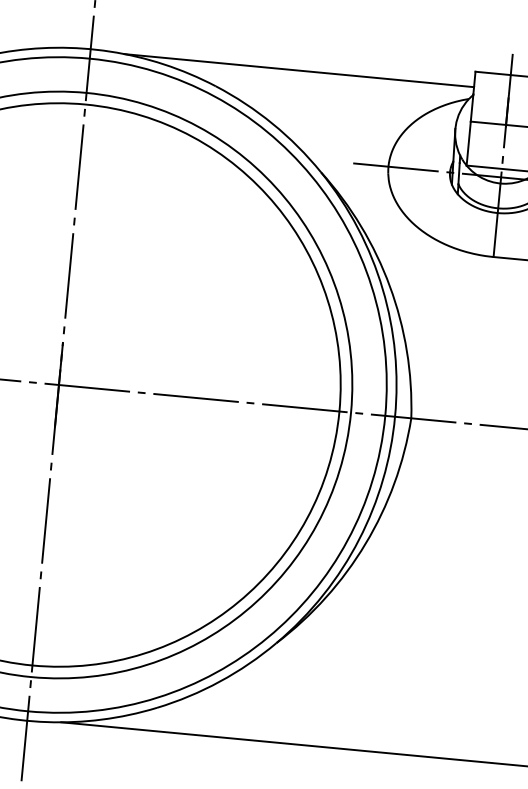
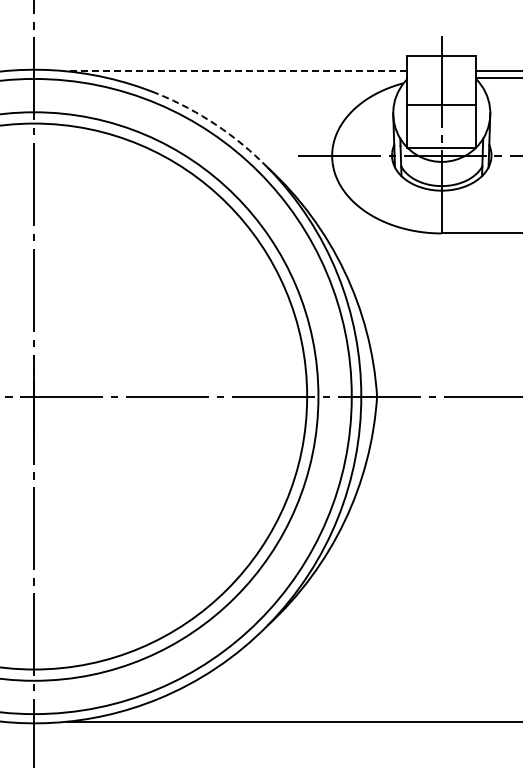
line: (298, 70) -> (236, 71), solid -> dashed
arc: (272, 124) -> (216, 125), solid -> dashed

